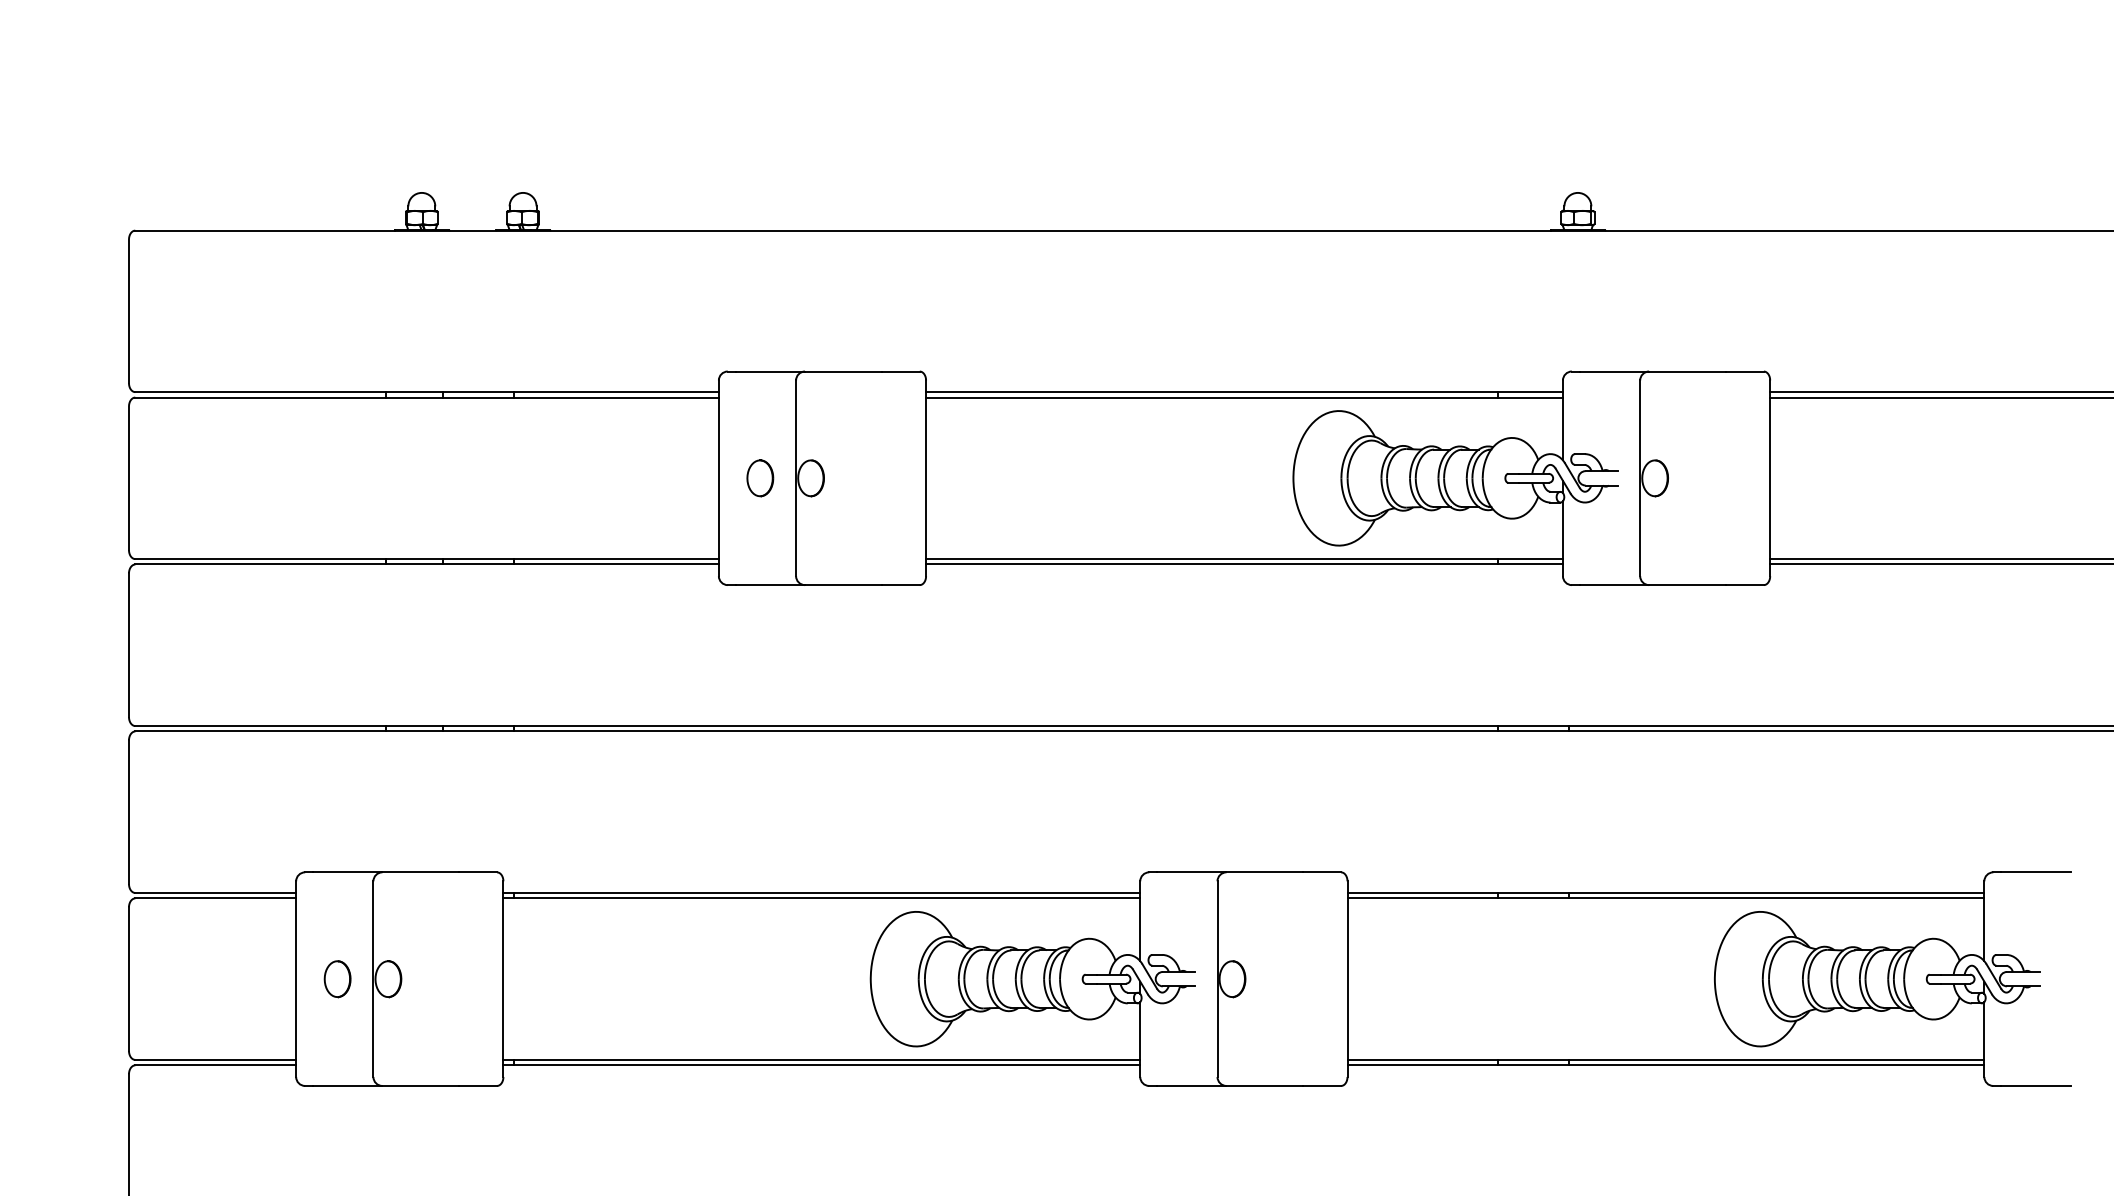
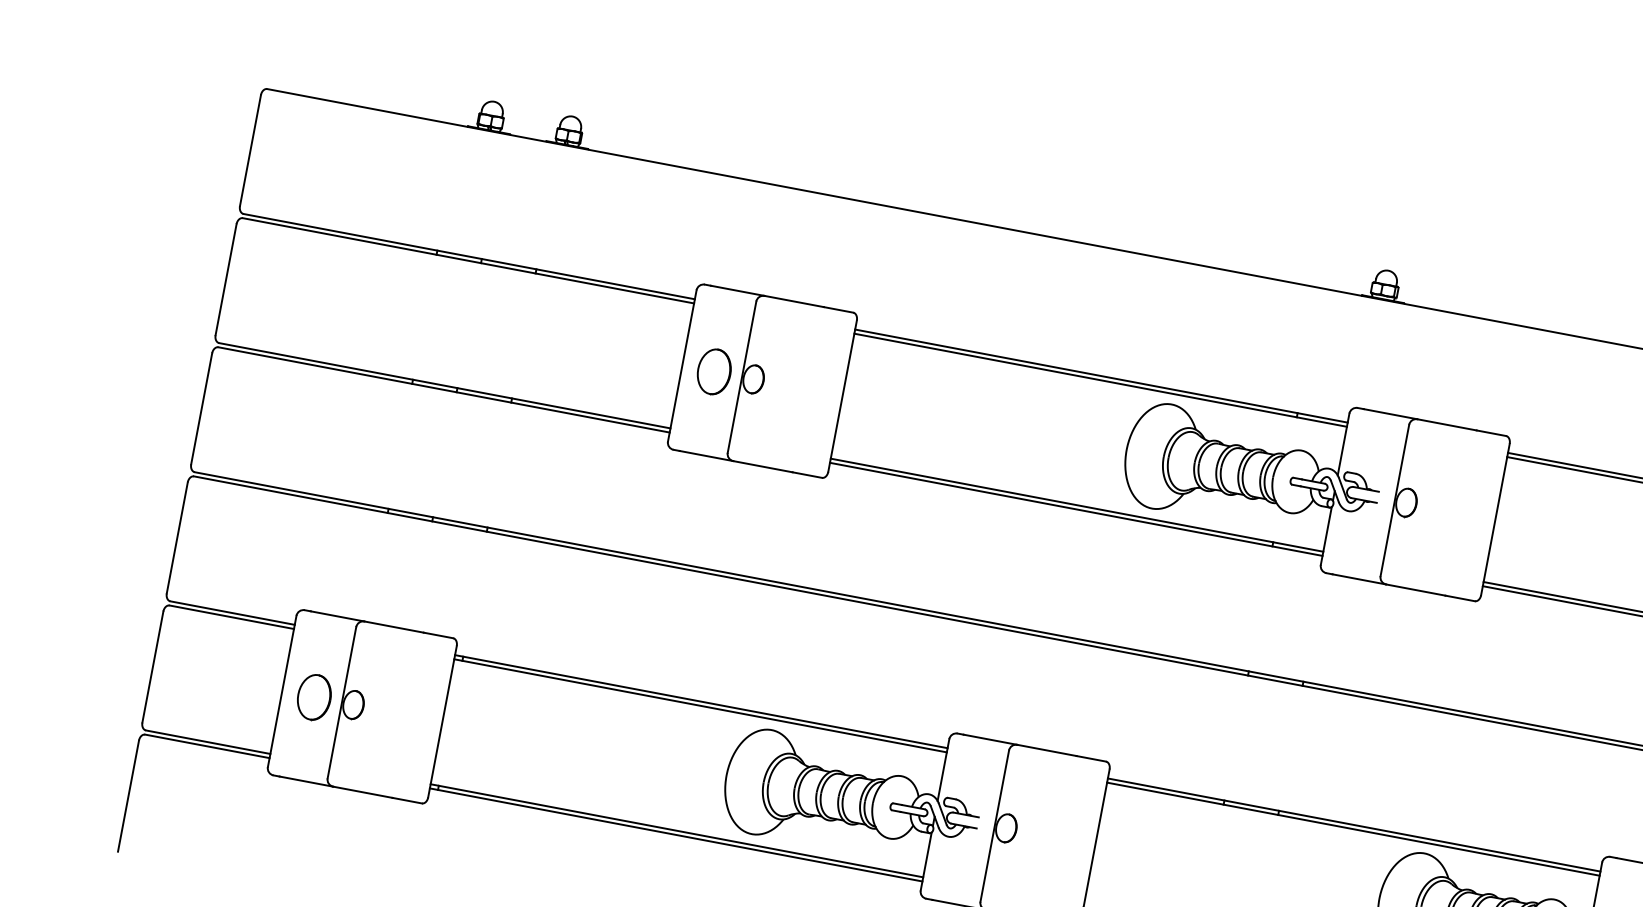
part: (760, 478) -> (714, 372), size x1.6
part: (337, 979) -> (314, 697), size x1.6

